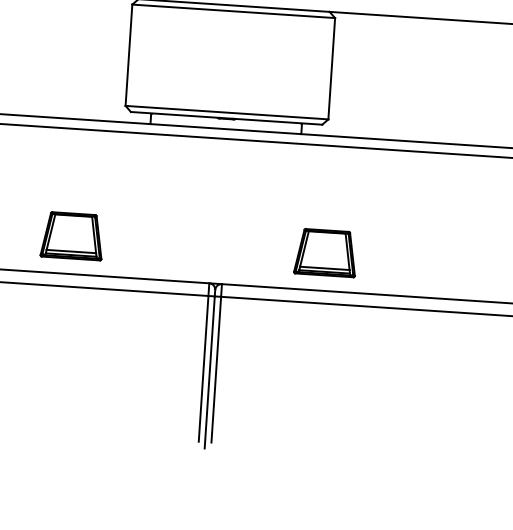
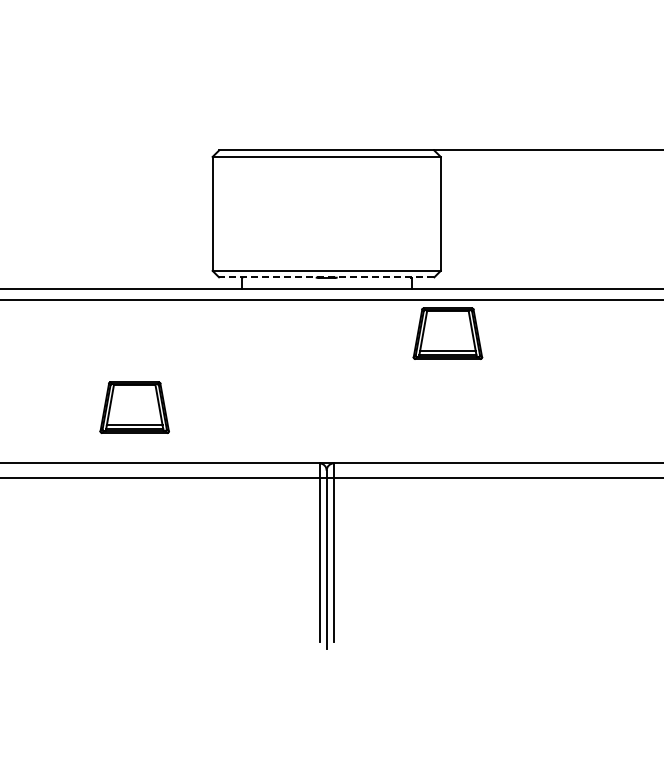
line: (226, 118) -> (326, 277), solid -> dashed
part: (72, 235) -> (134, 407), moved
part: (325, 252) -> (447, 333), moved

